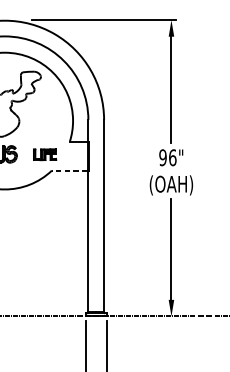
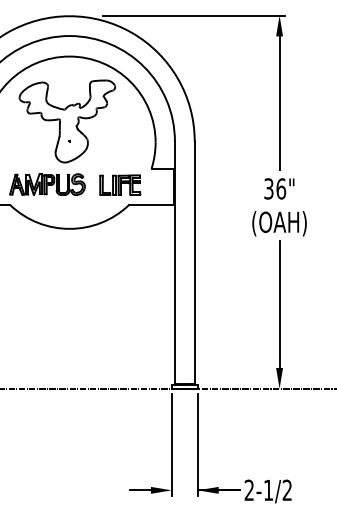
part: (45, 154) -> (120, 184), size x1.43
text: (162, 157) -> (268, 188), 96" -> 36"
line: (69, 170) -> (150, 205), dashed -> solid

